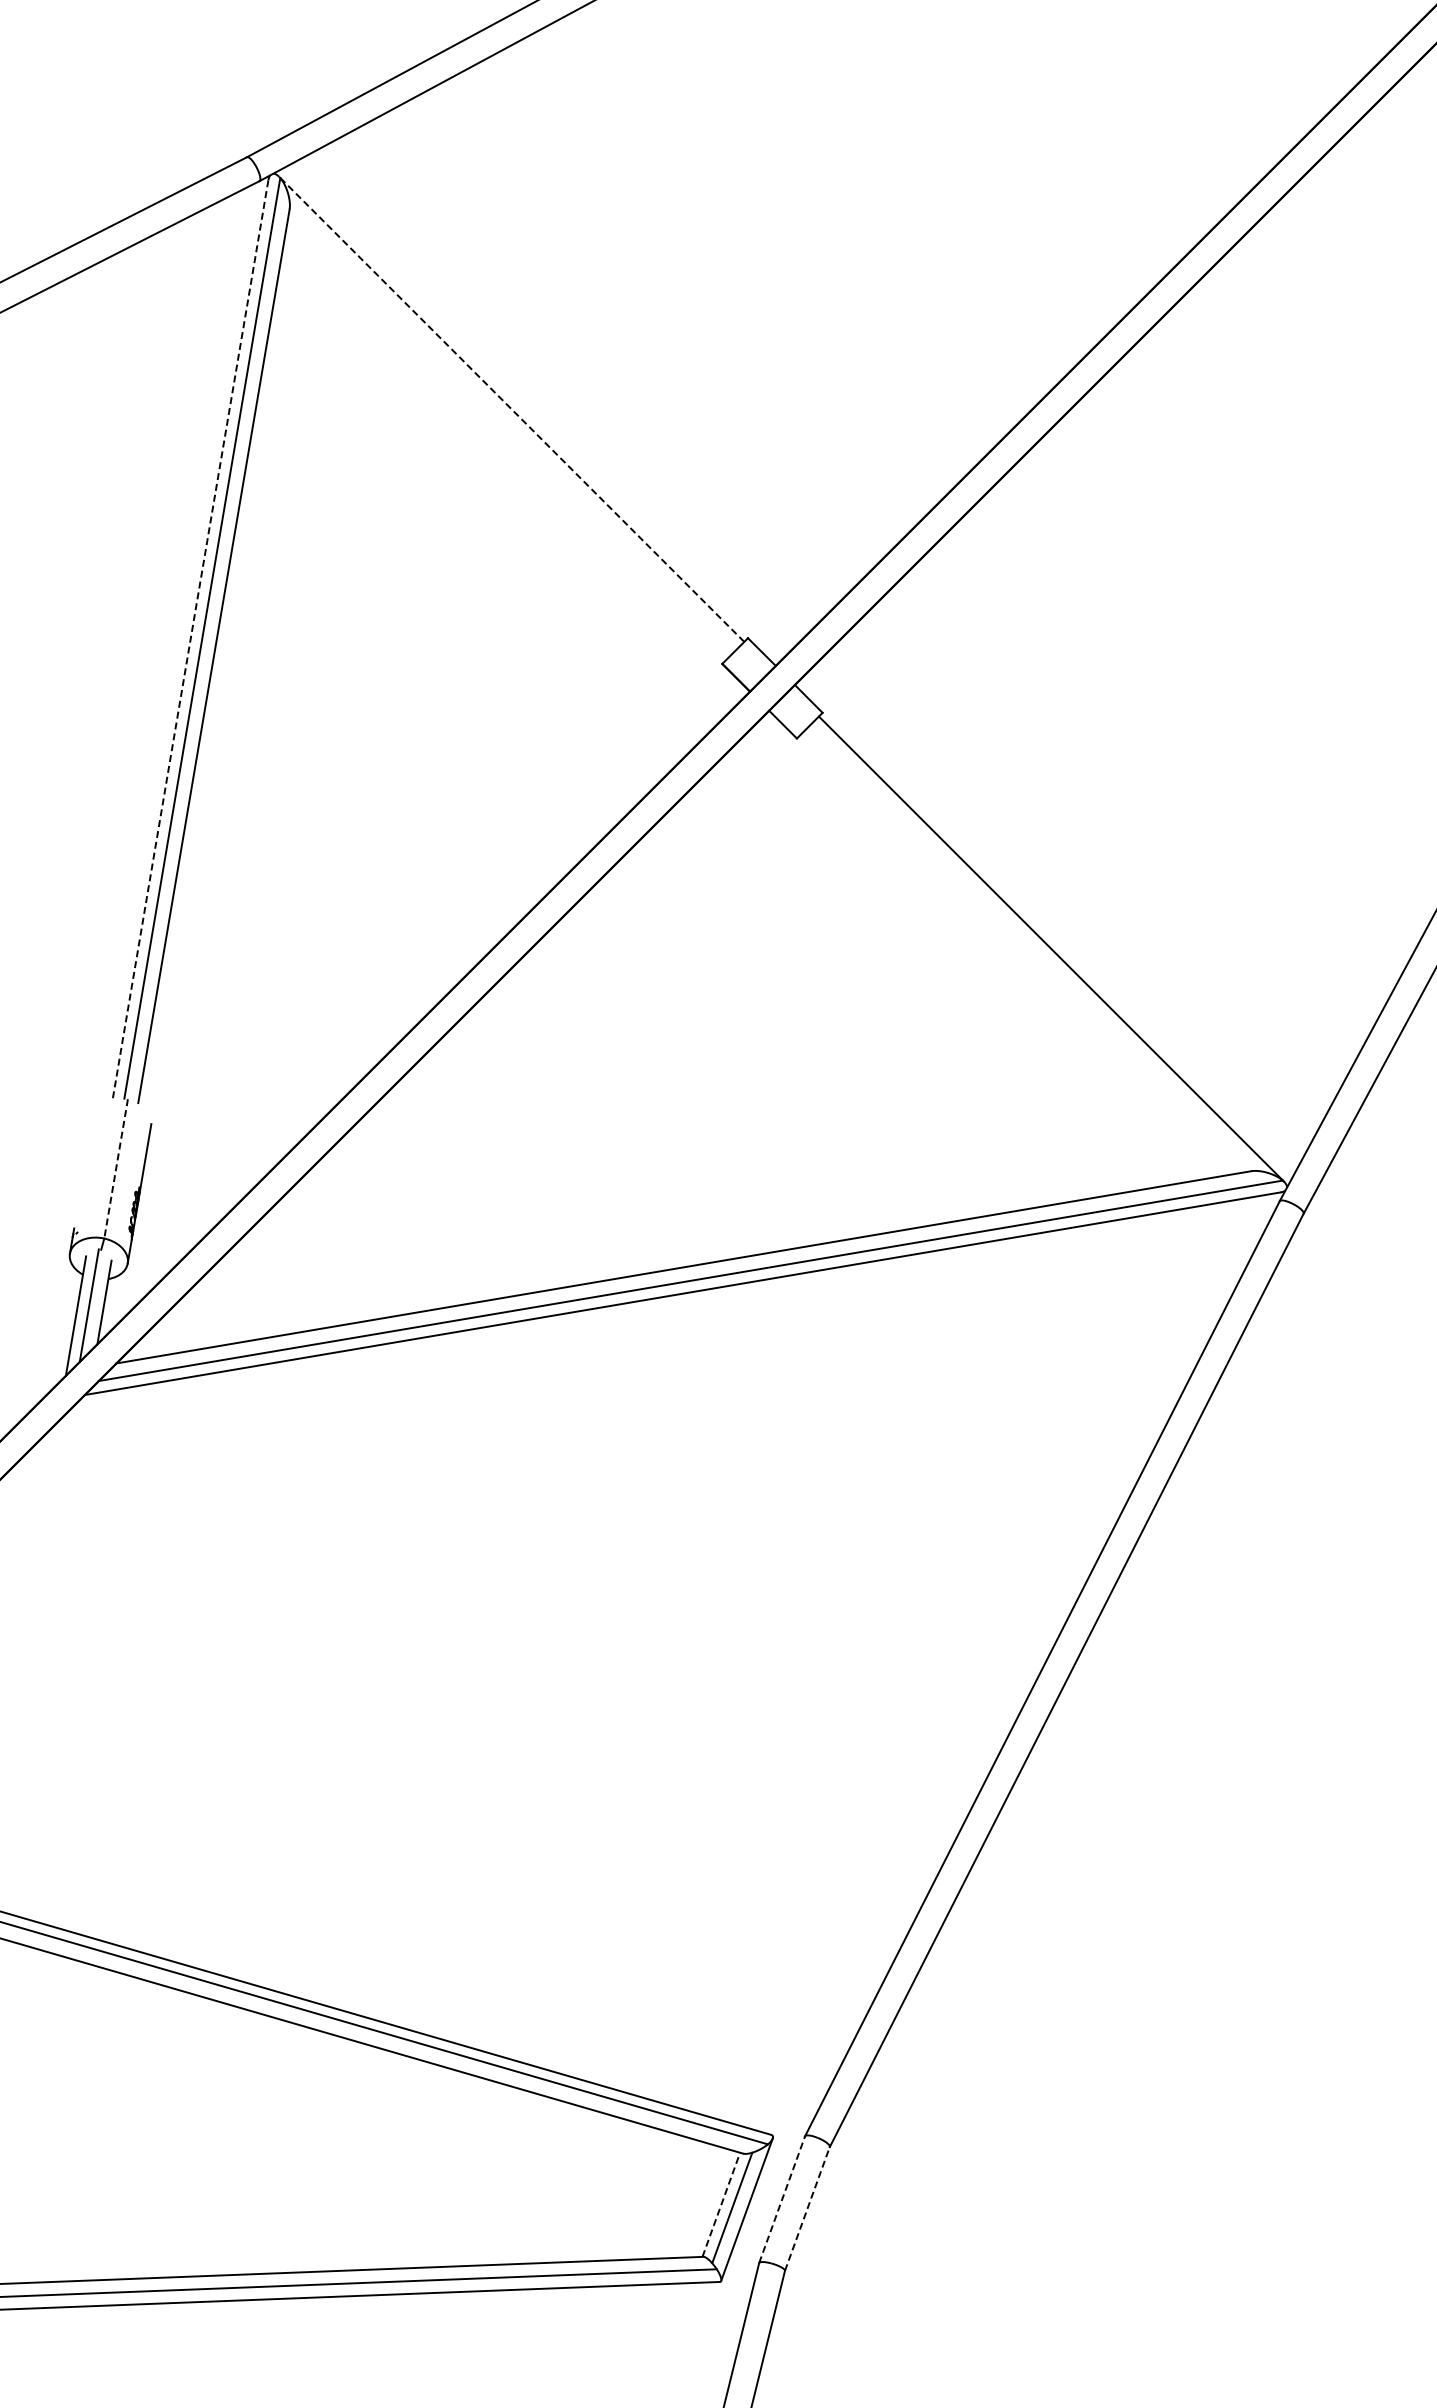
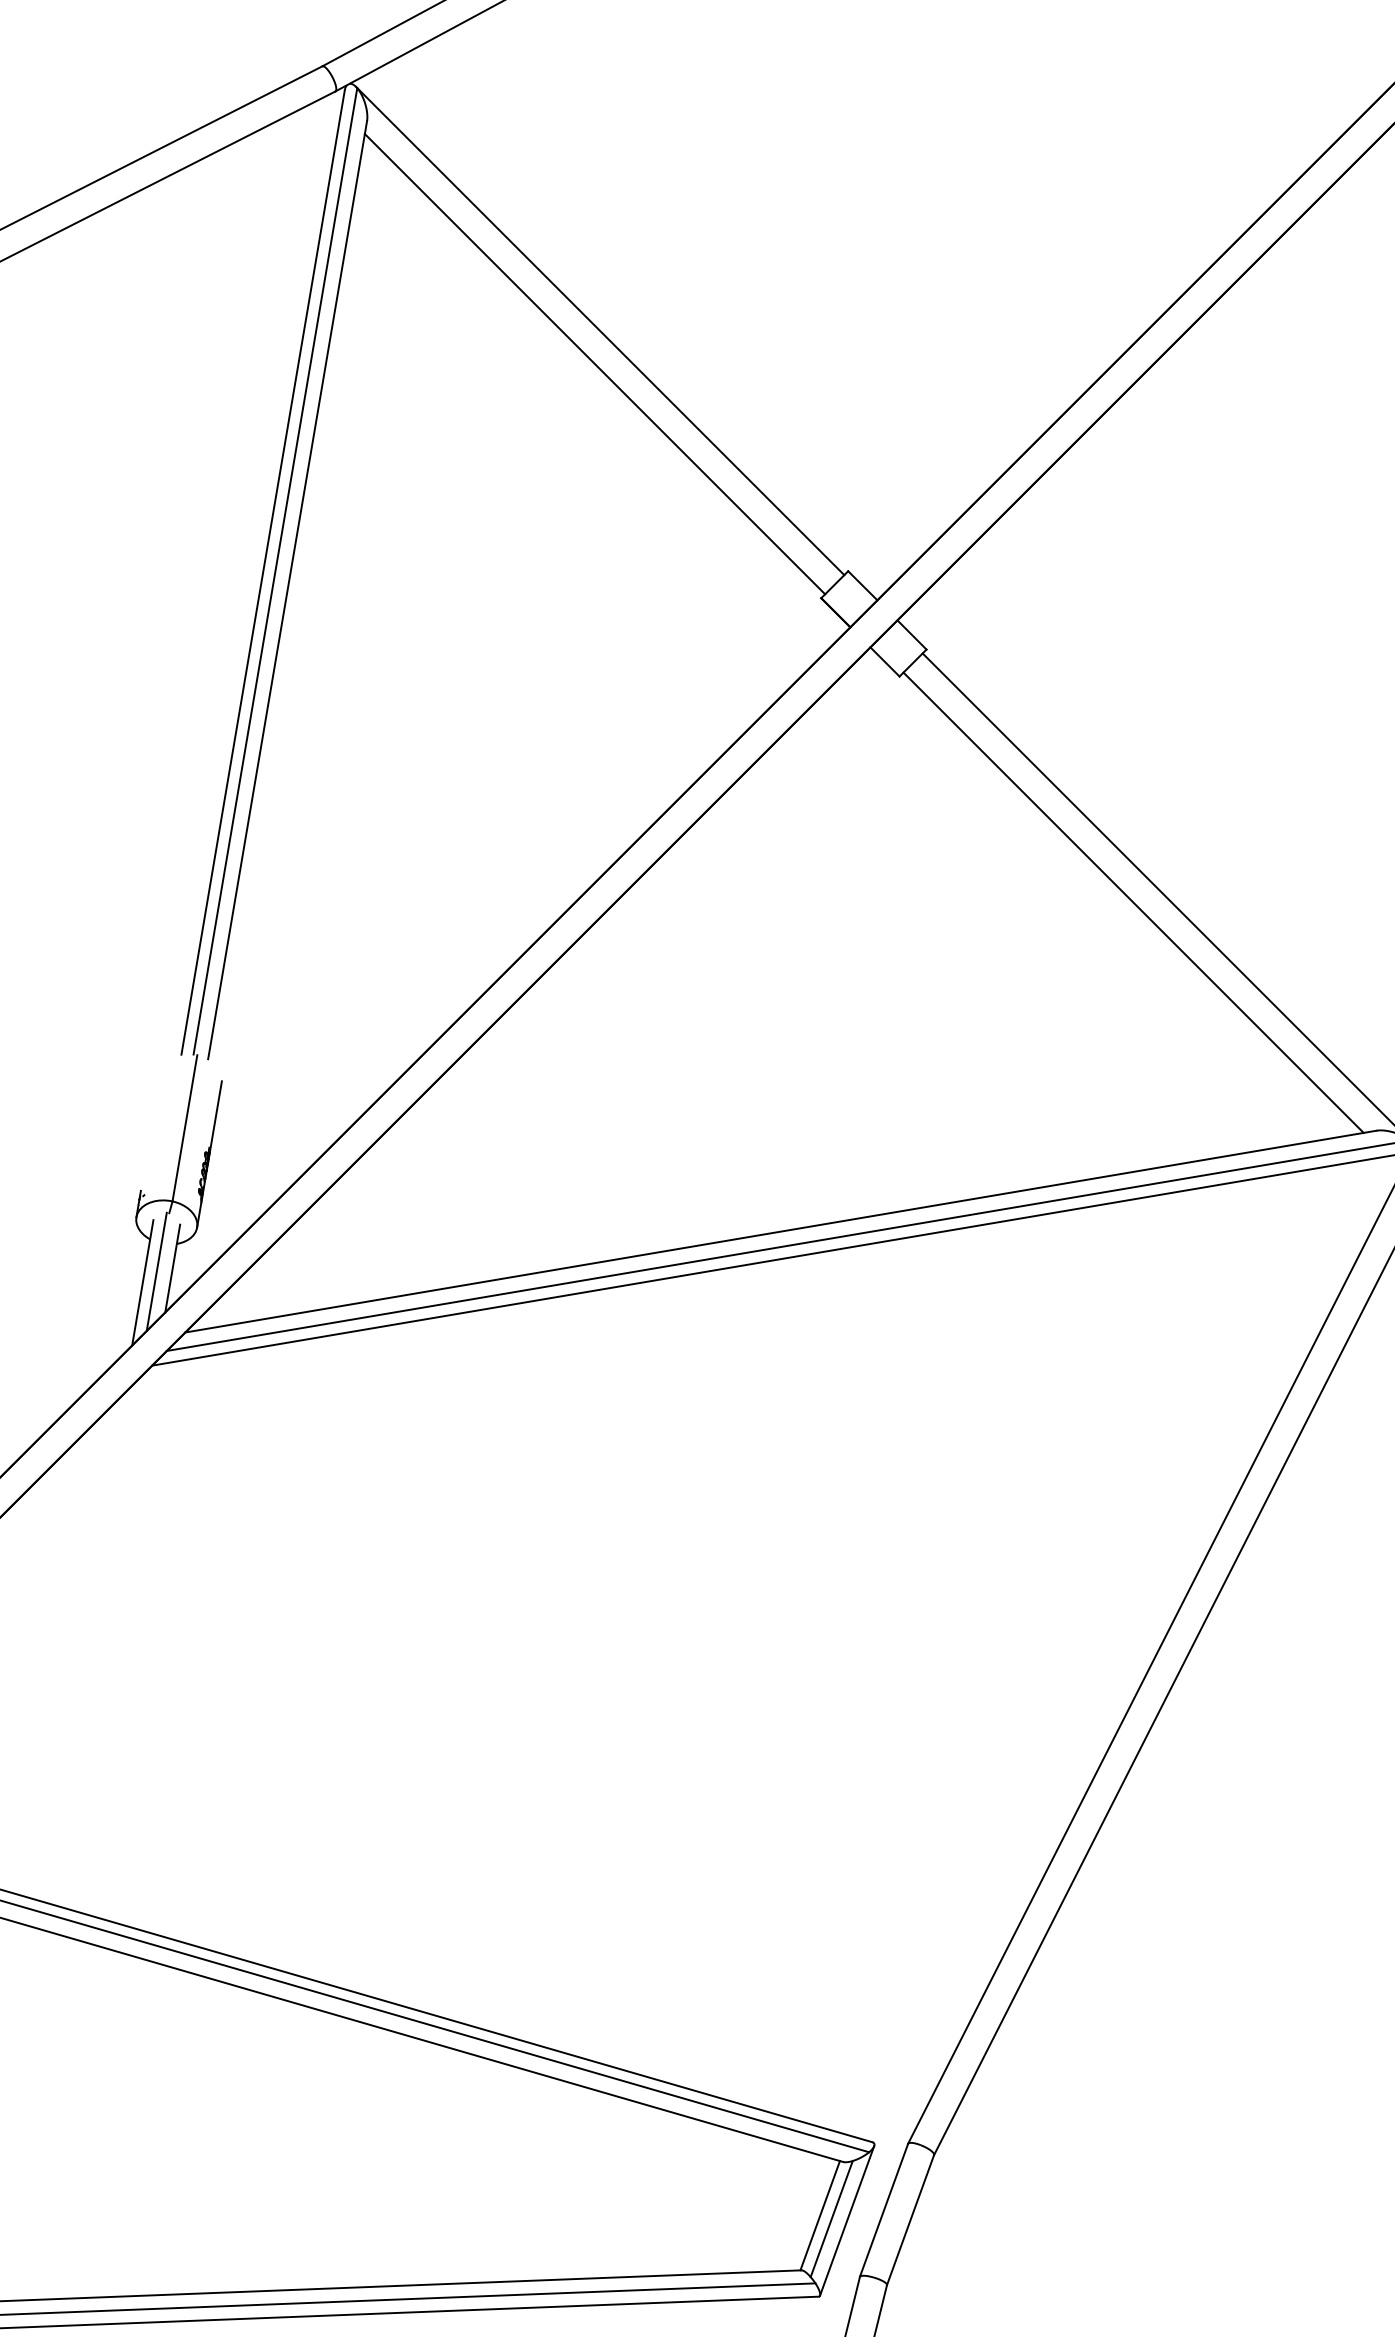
line: (511, 409) -> (599, 331), dashed -> solid
line: (506, 440) -> (594, 363), added
line: (190, 639) -> (262, 572), dashed -> solid
line: (1019, 953) -> (1133, 902), added
line: (116, 1168) -> (185, 1127), dashed -> solid
line: (782, 2199) -> (884, 2210), dashed -> solid
line: (721, 2204) -> (820, 2215), dashed -> solid
line: (807, 2209) -> (910, 2220), dashed -> solid

